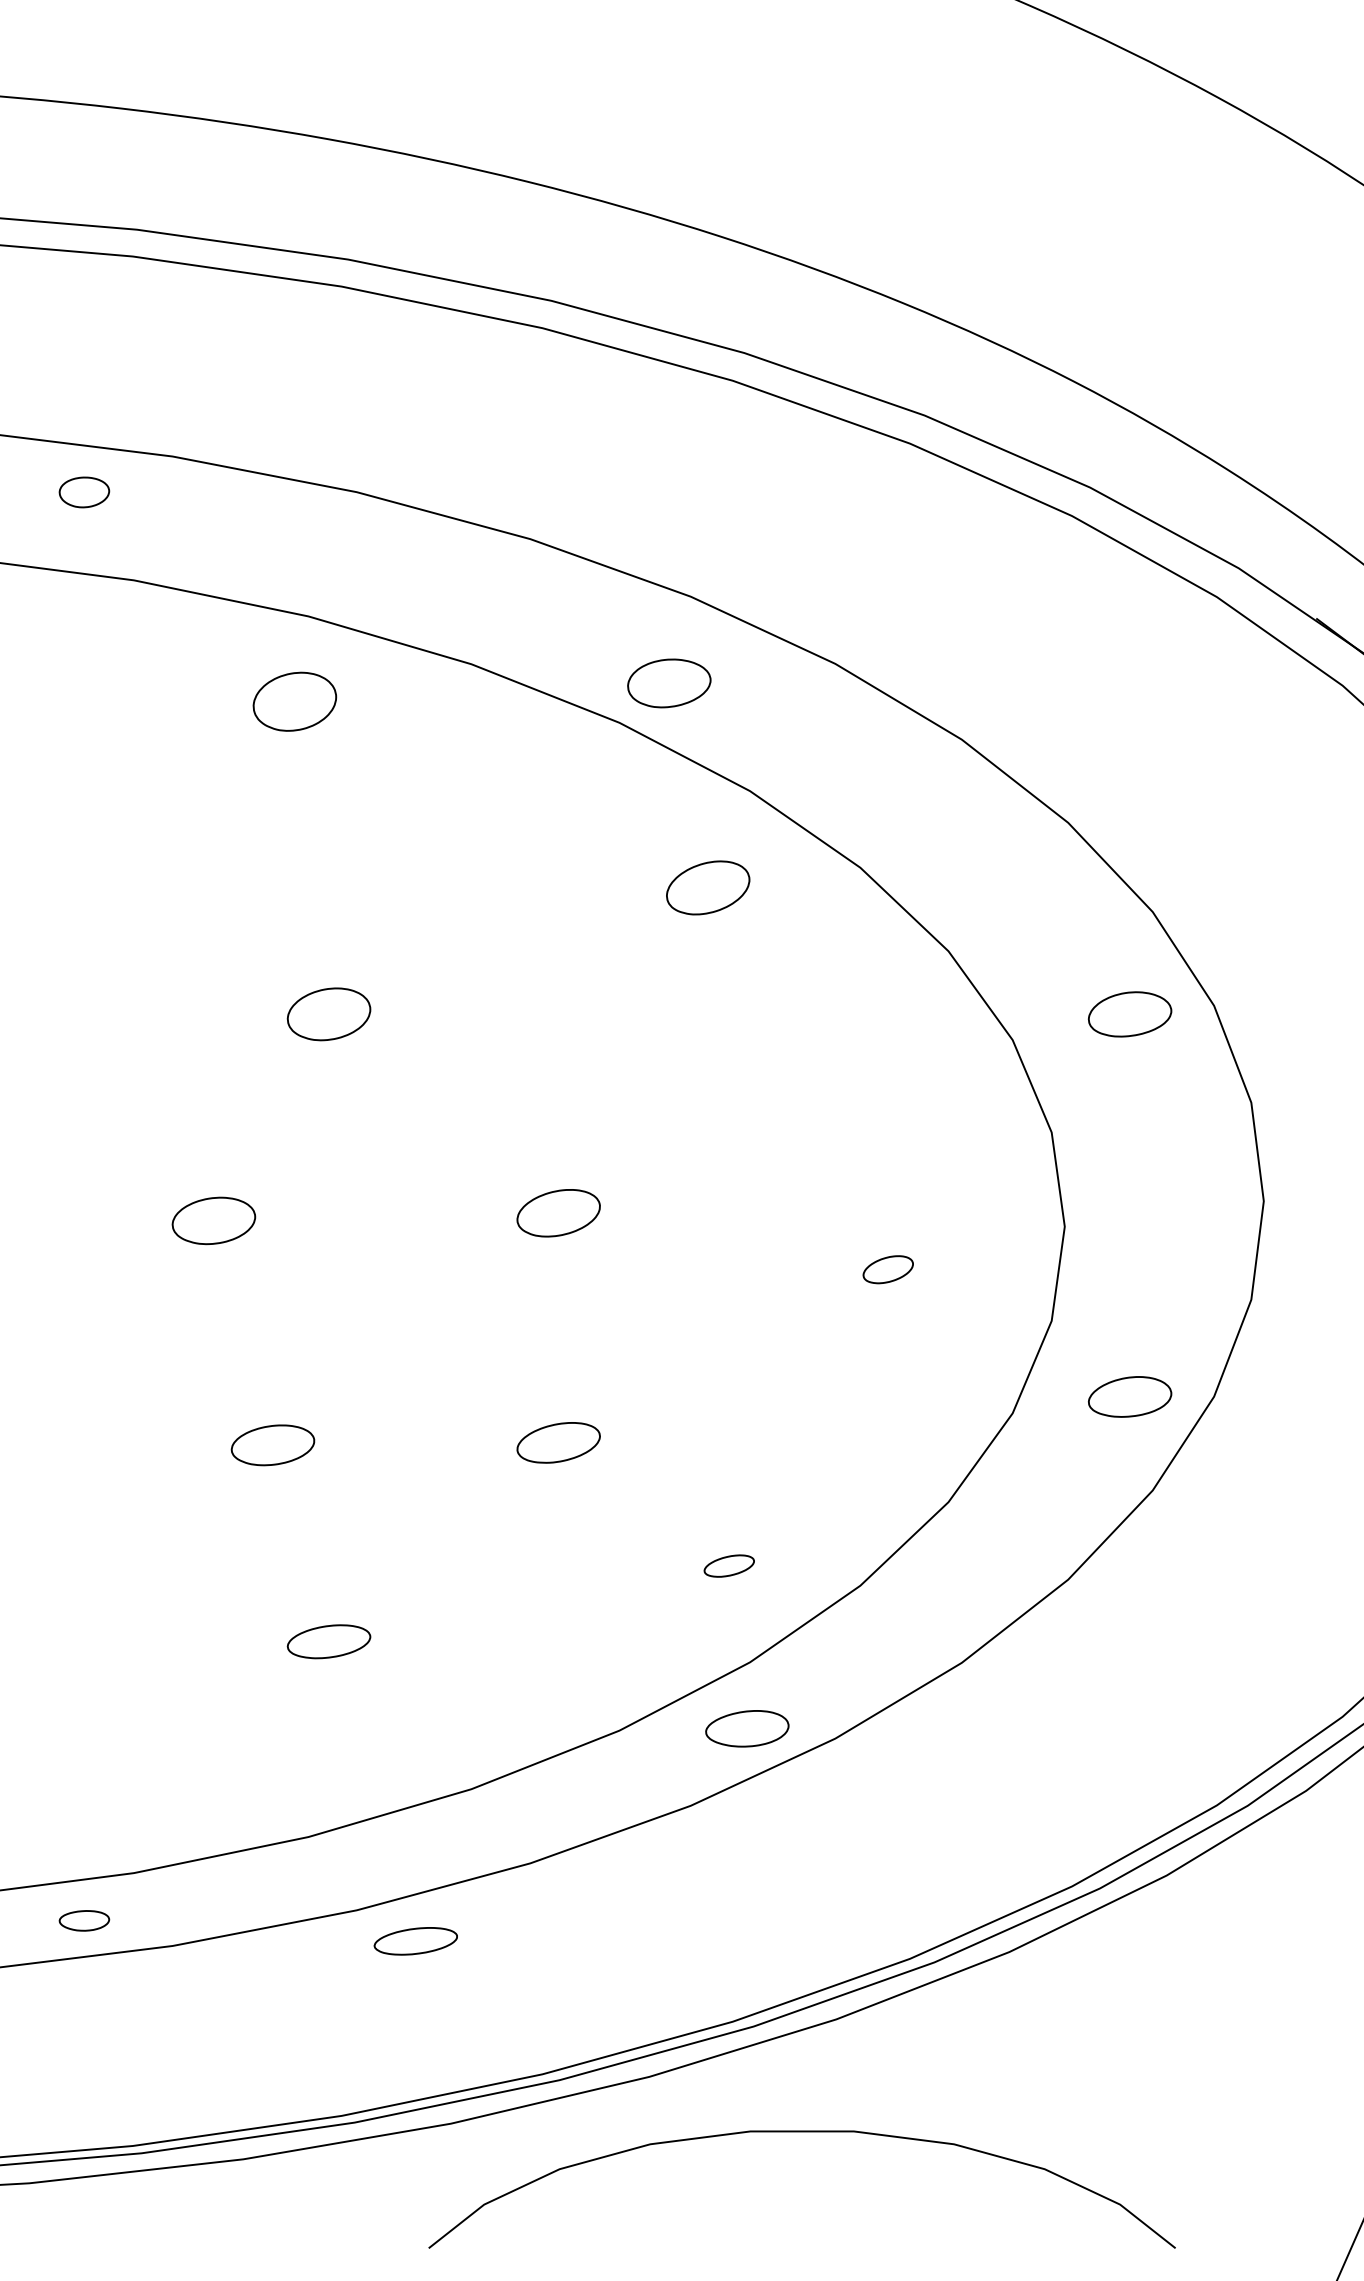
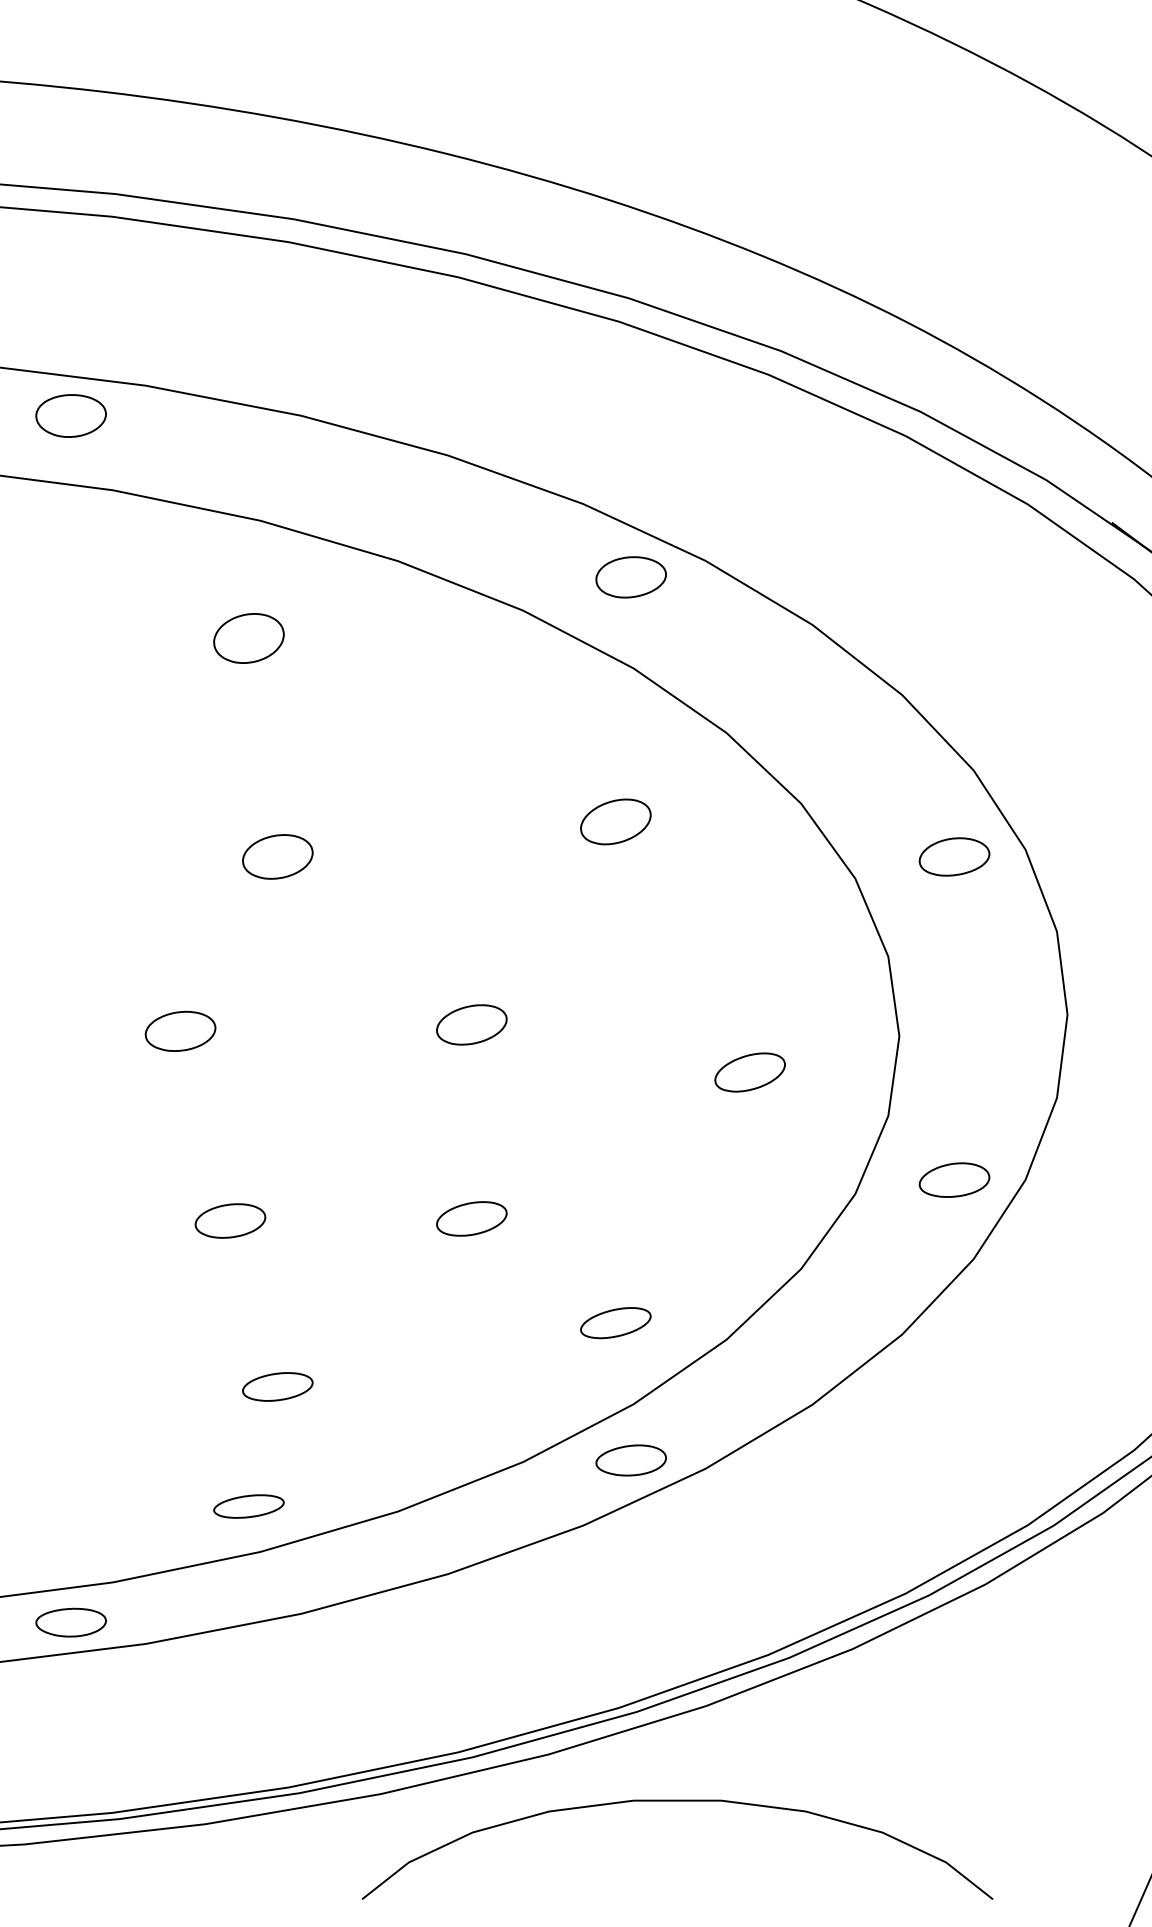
part: (84, 492) -> (71, 416), size x1.67
part: (669, 683) -> (631, 577), moved
part: (294, 701) -> (248, 638), moved
part: (708, 887) -> (616, 821), moved
part: (888, 1269) -> (750, 1072), size x1.67
part: (729, 1565) -> (616, 1322), size x1.67
part: (84, 1920) -> (71, 1622), size x1.67
part: (415, 1941) -> (248, 1506), moved

